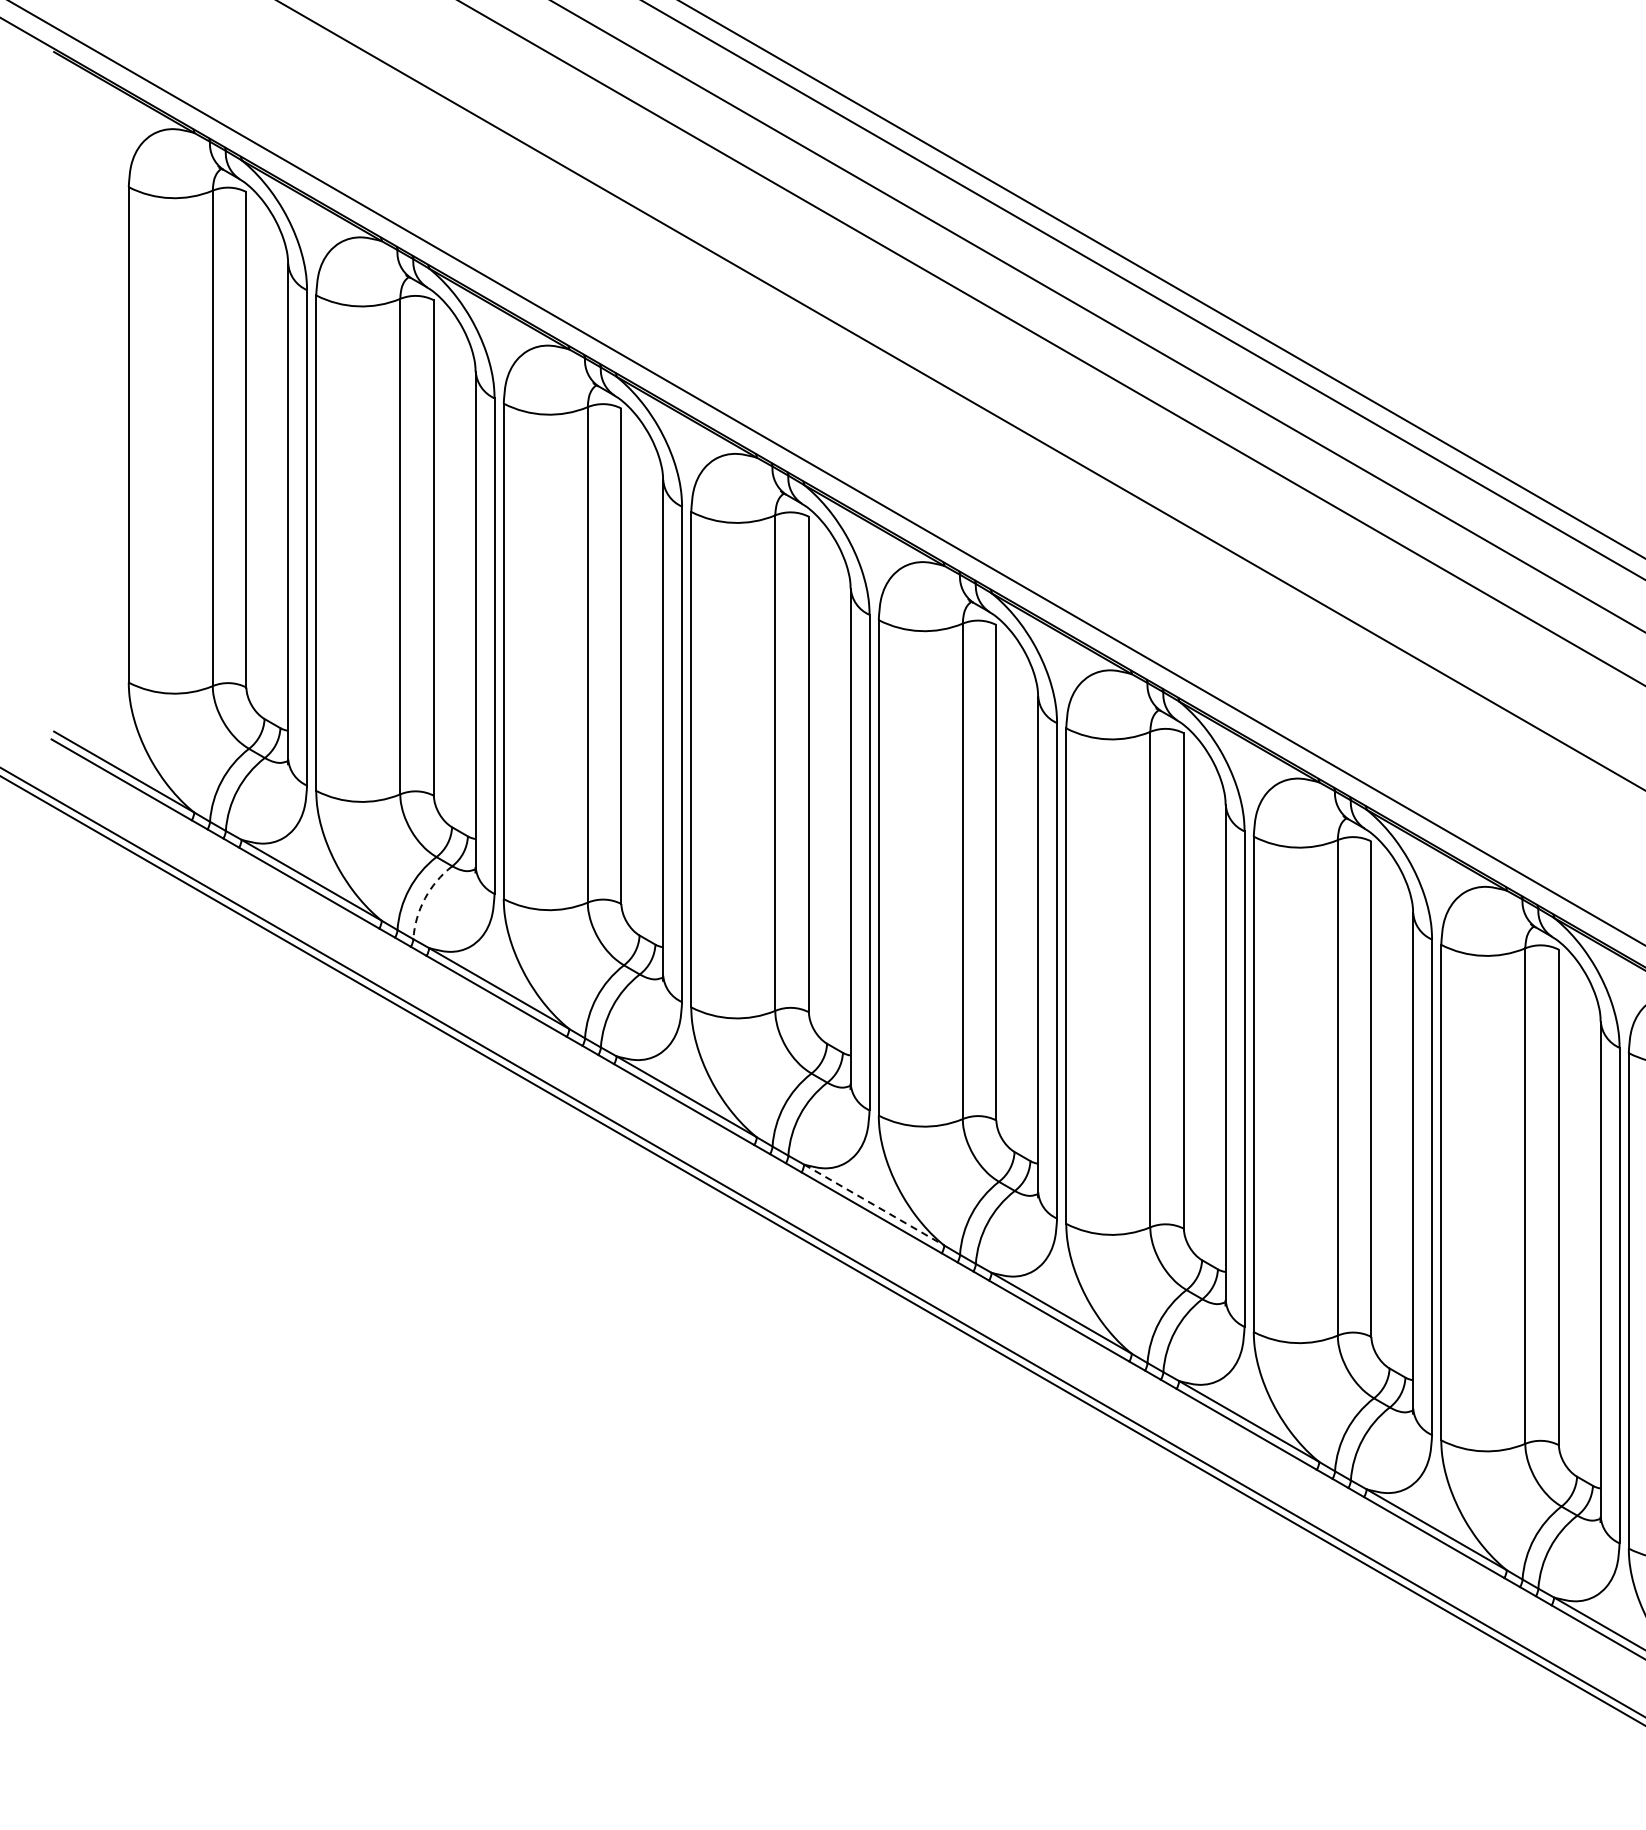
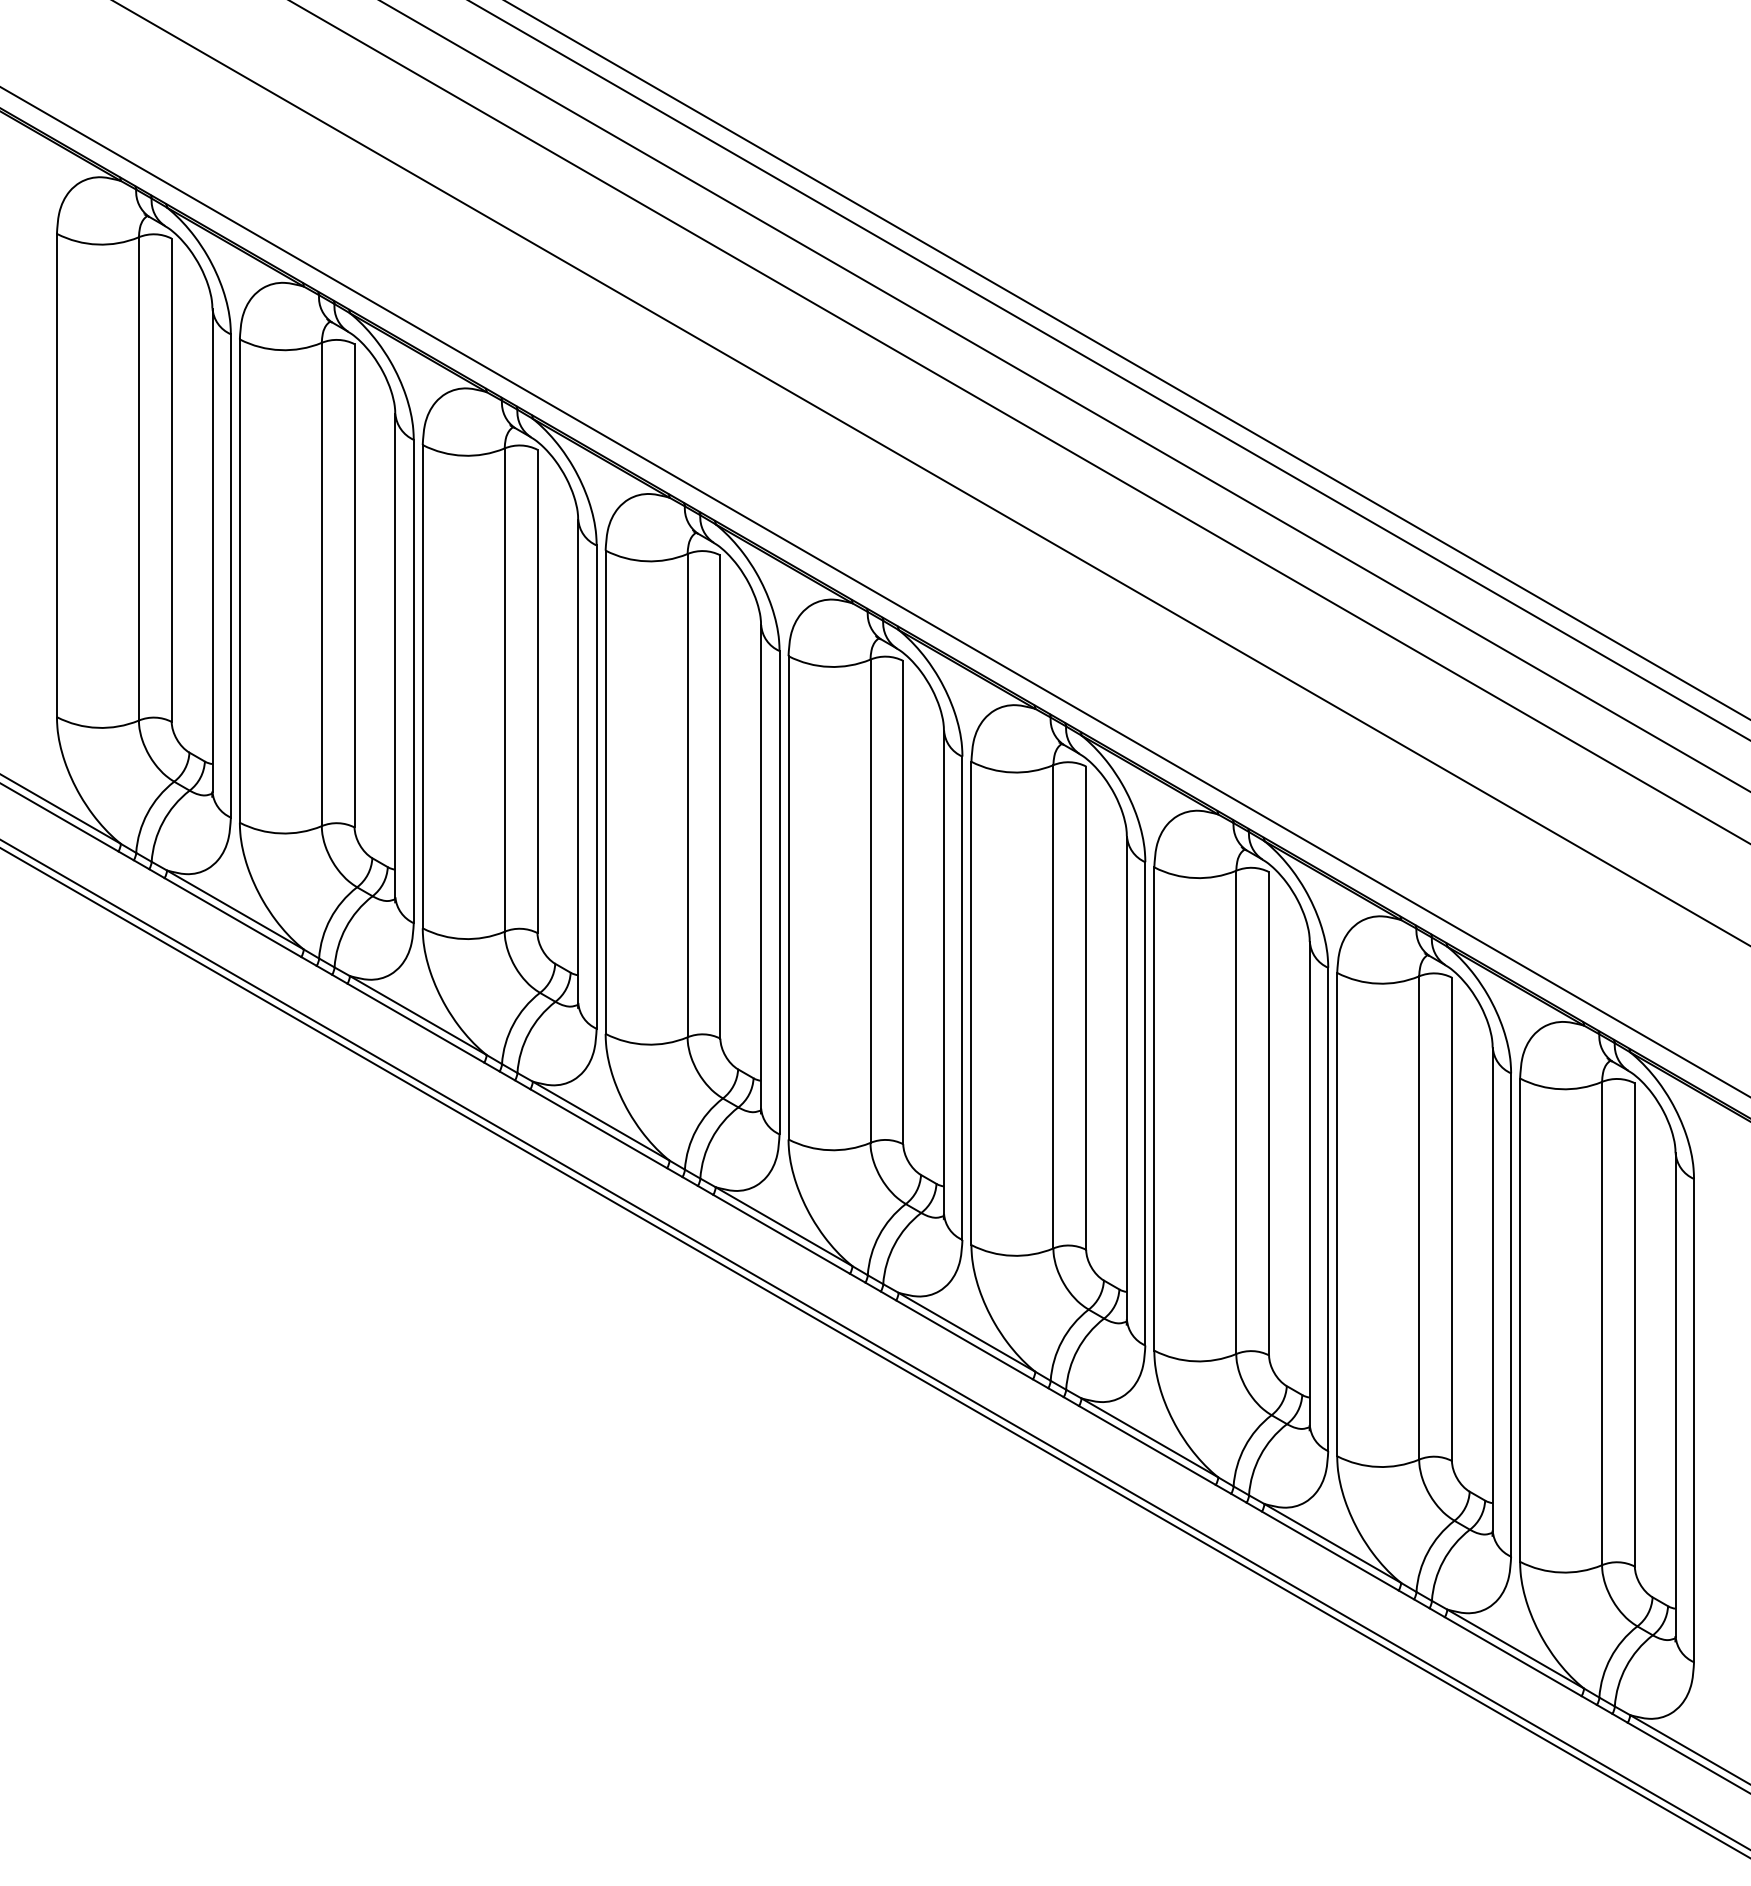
arc: (424, 898) -> (345, 927), dashed -> solid
line: (874, 1204) -> (784, 1226), dashed -> solid

